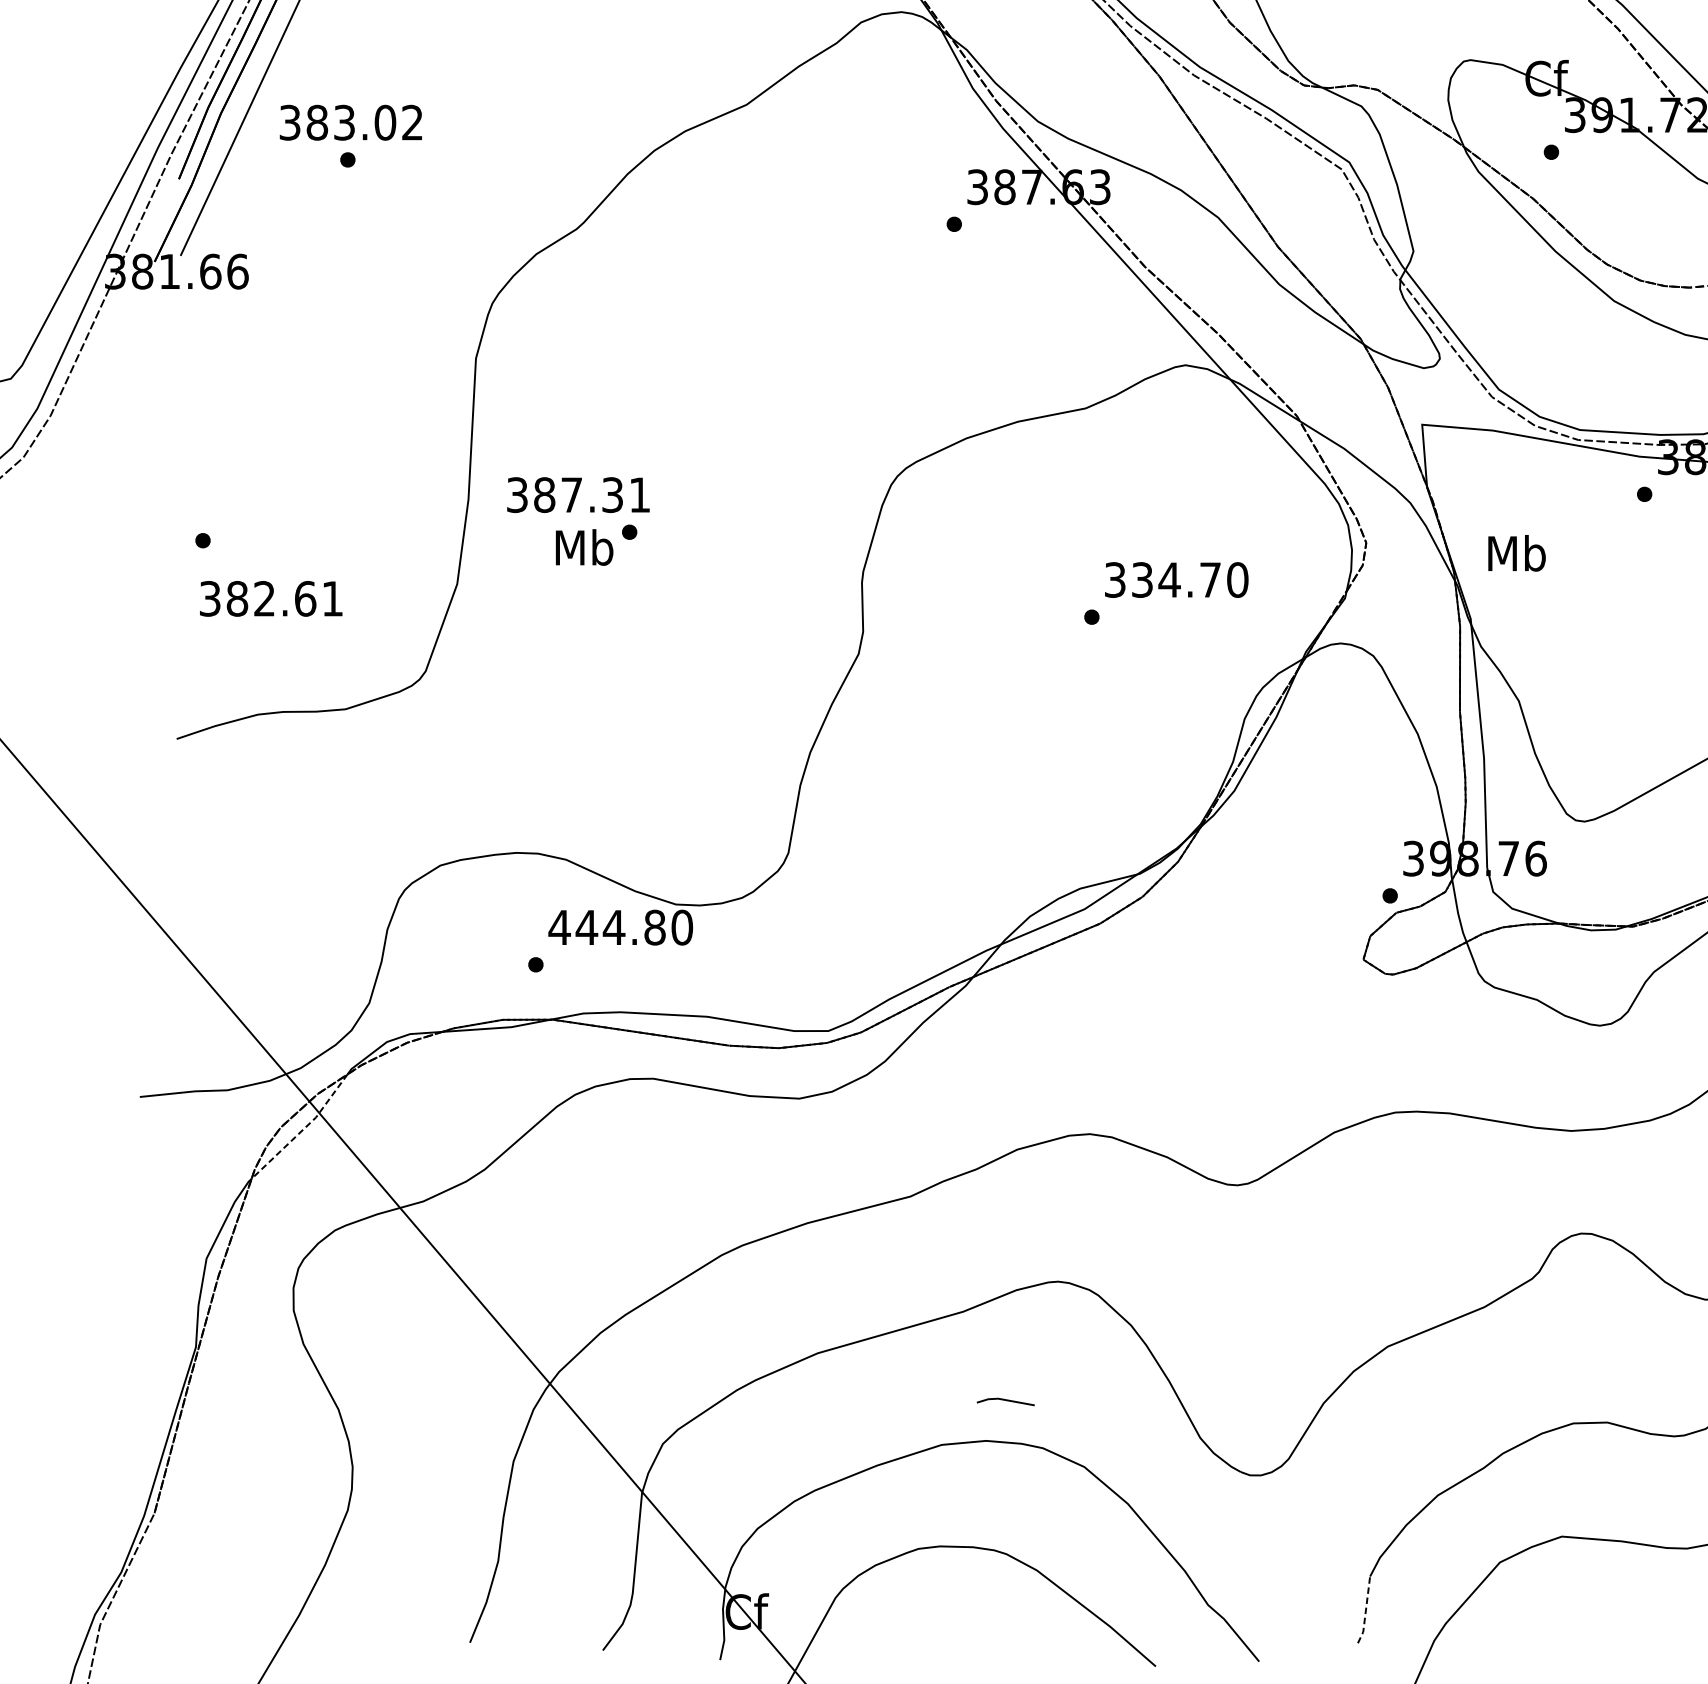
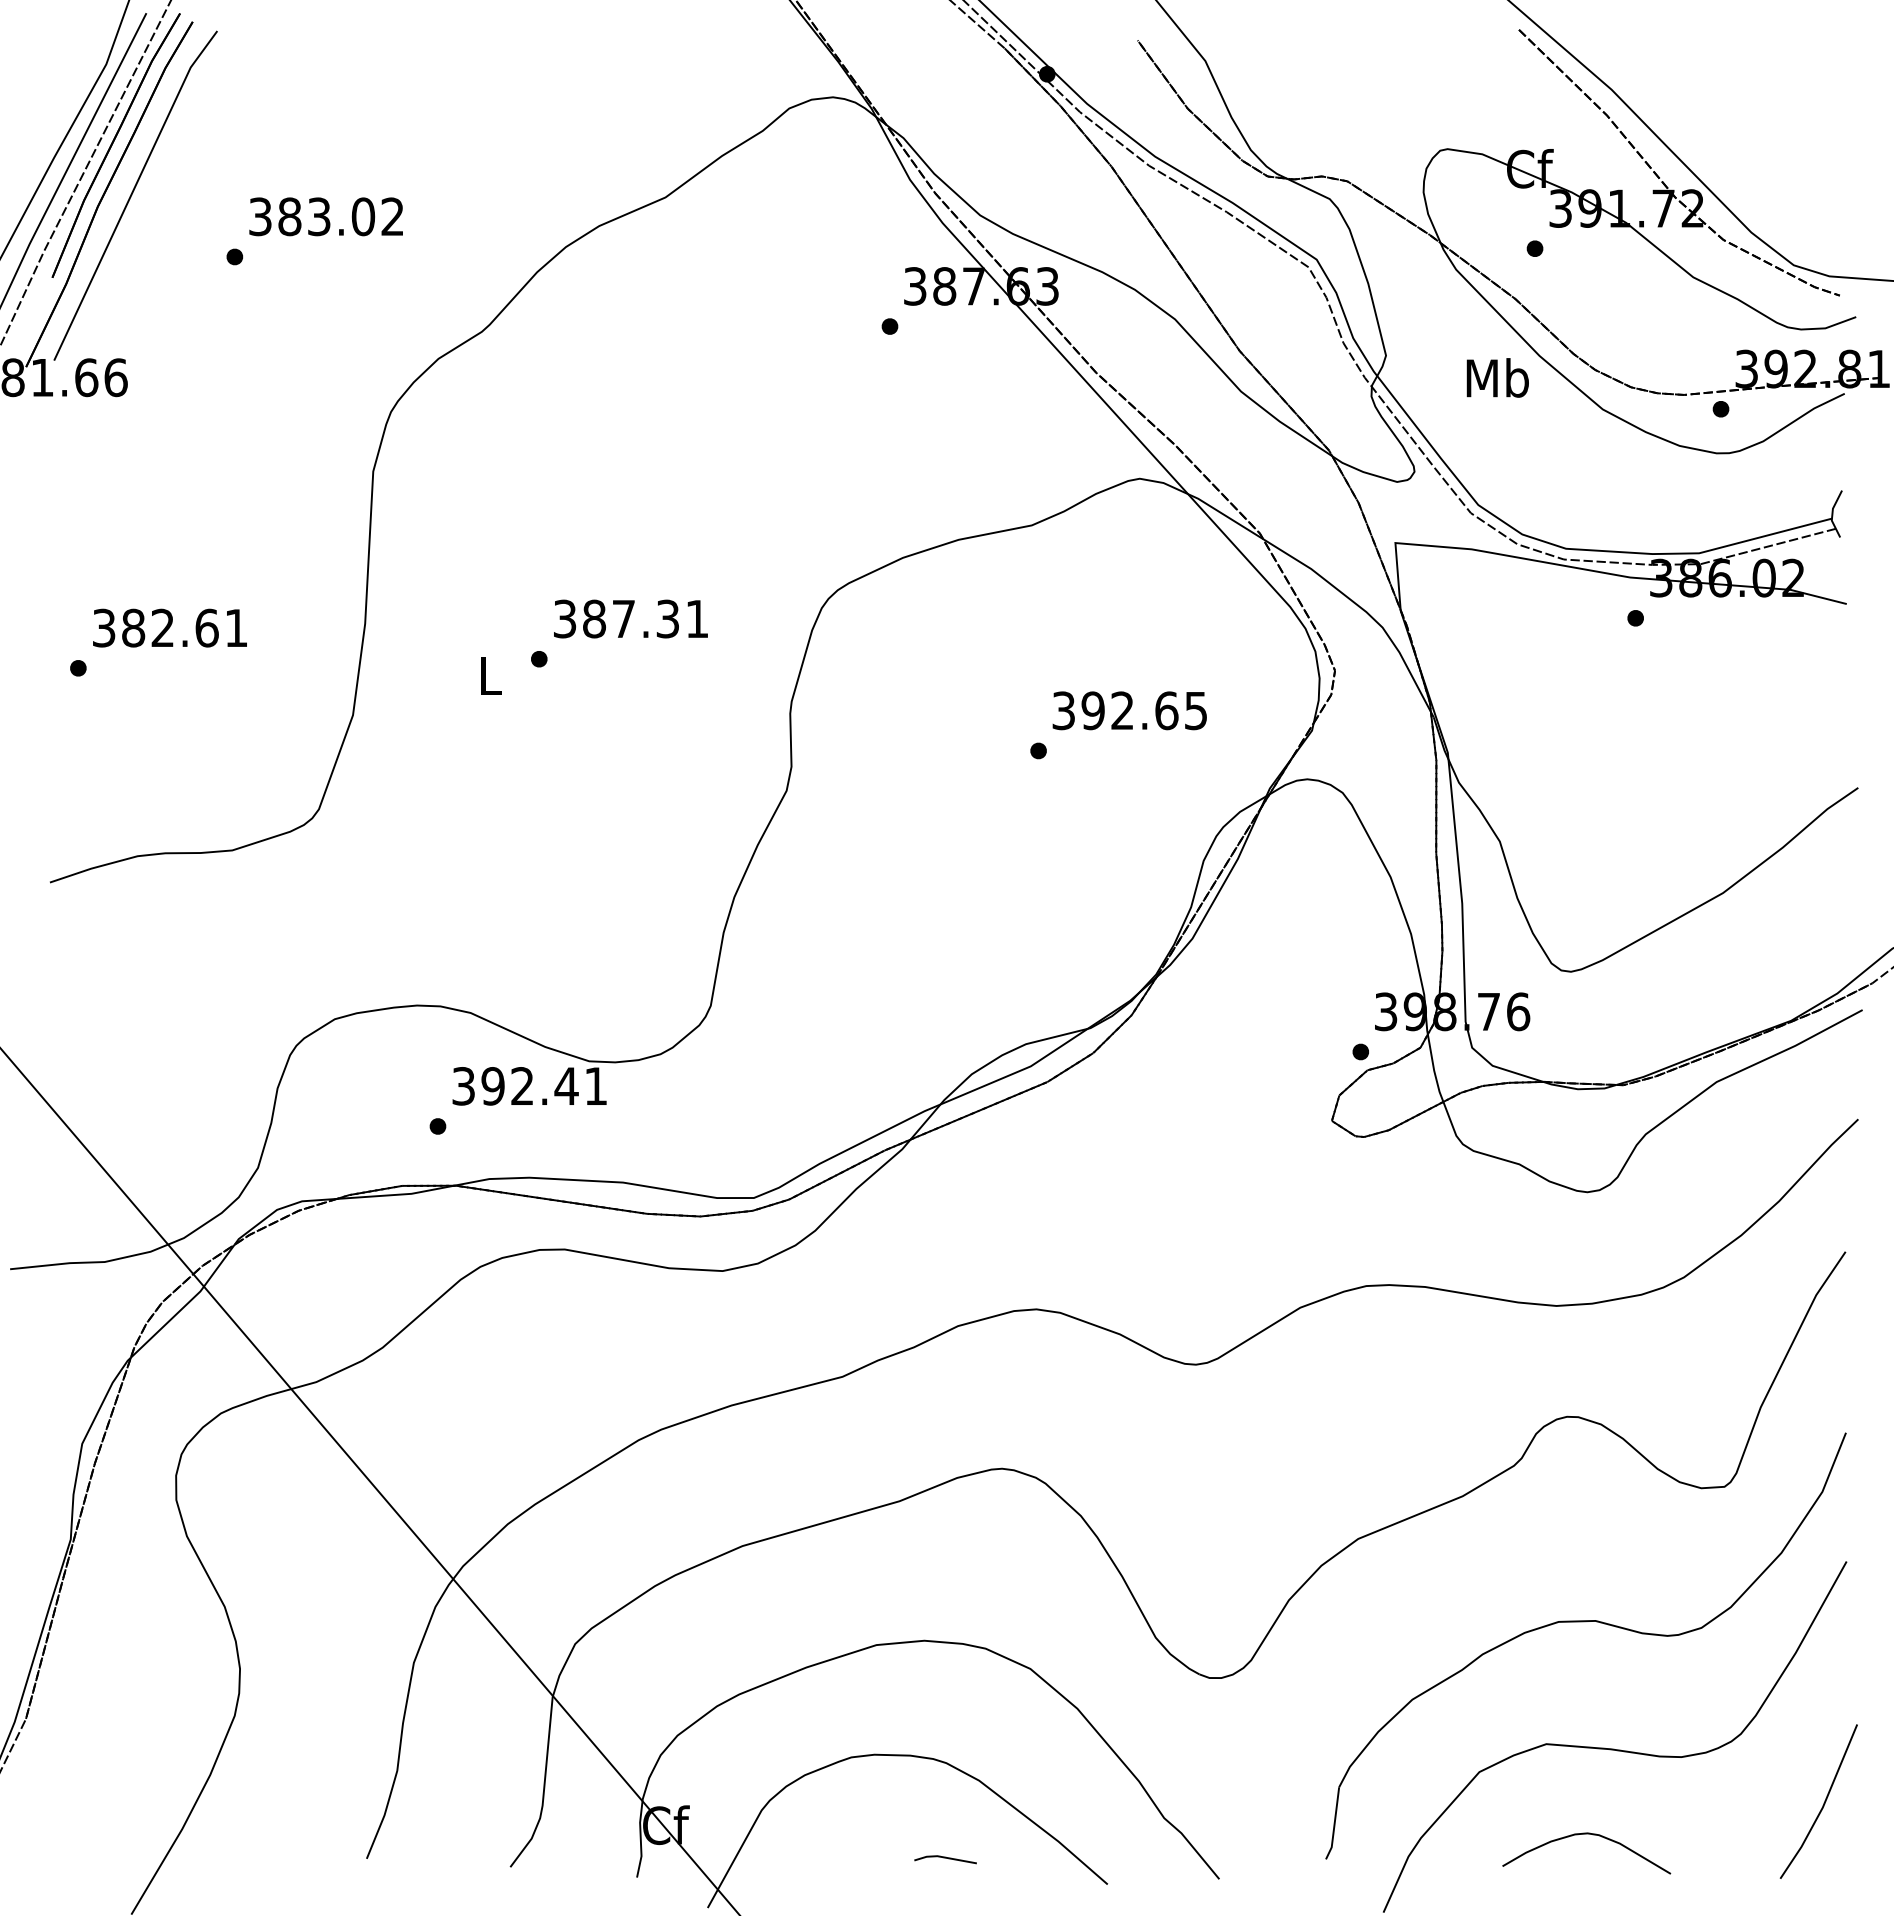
text: (350, 122) -> (325, 216), moved
text: (578, 494) -> (630, 618), moved
text: (584, 547) -> (490, 675), Mb -> L
text: (1516, 552) -> (1497, 377), moved
text: (1189, 579) -> (1144, 710), 334.70 -> 392.65
text: (270, 598) -> (169, 627), moved
text: (620, 927) -> (529, 1086), 444.80 -> 392.41
line: (303, 1129) -> (186, 1304), dashed -> solid
line: (1005, 1400) -> (945, 1858), moved
line: (1365, 1610) -> (1334, 1824), dashed -> solid
curve: (1604, 1621) -> (1592, 1835), added

